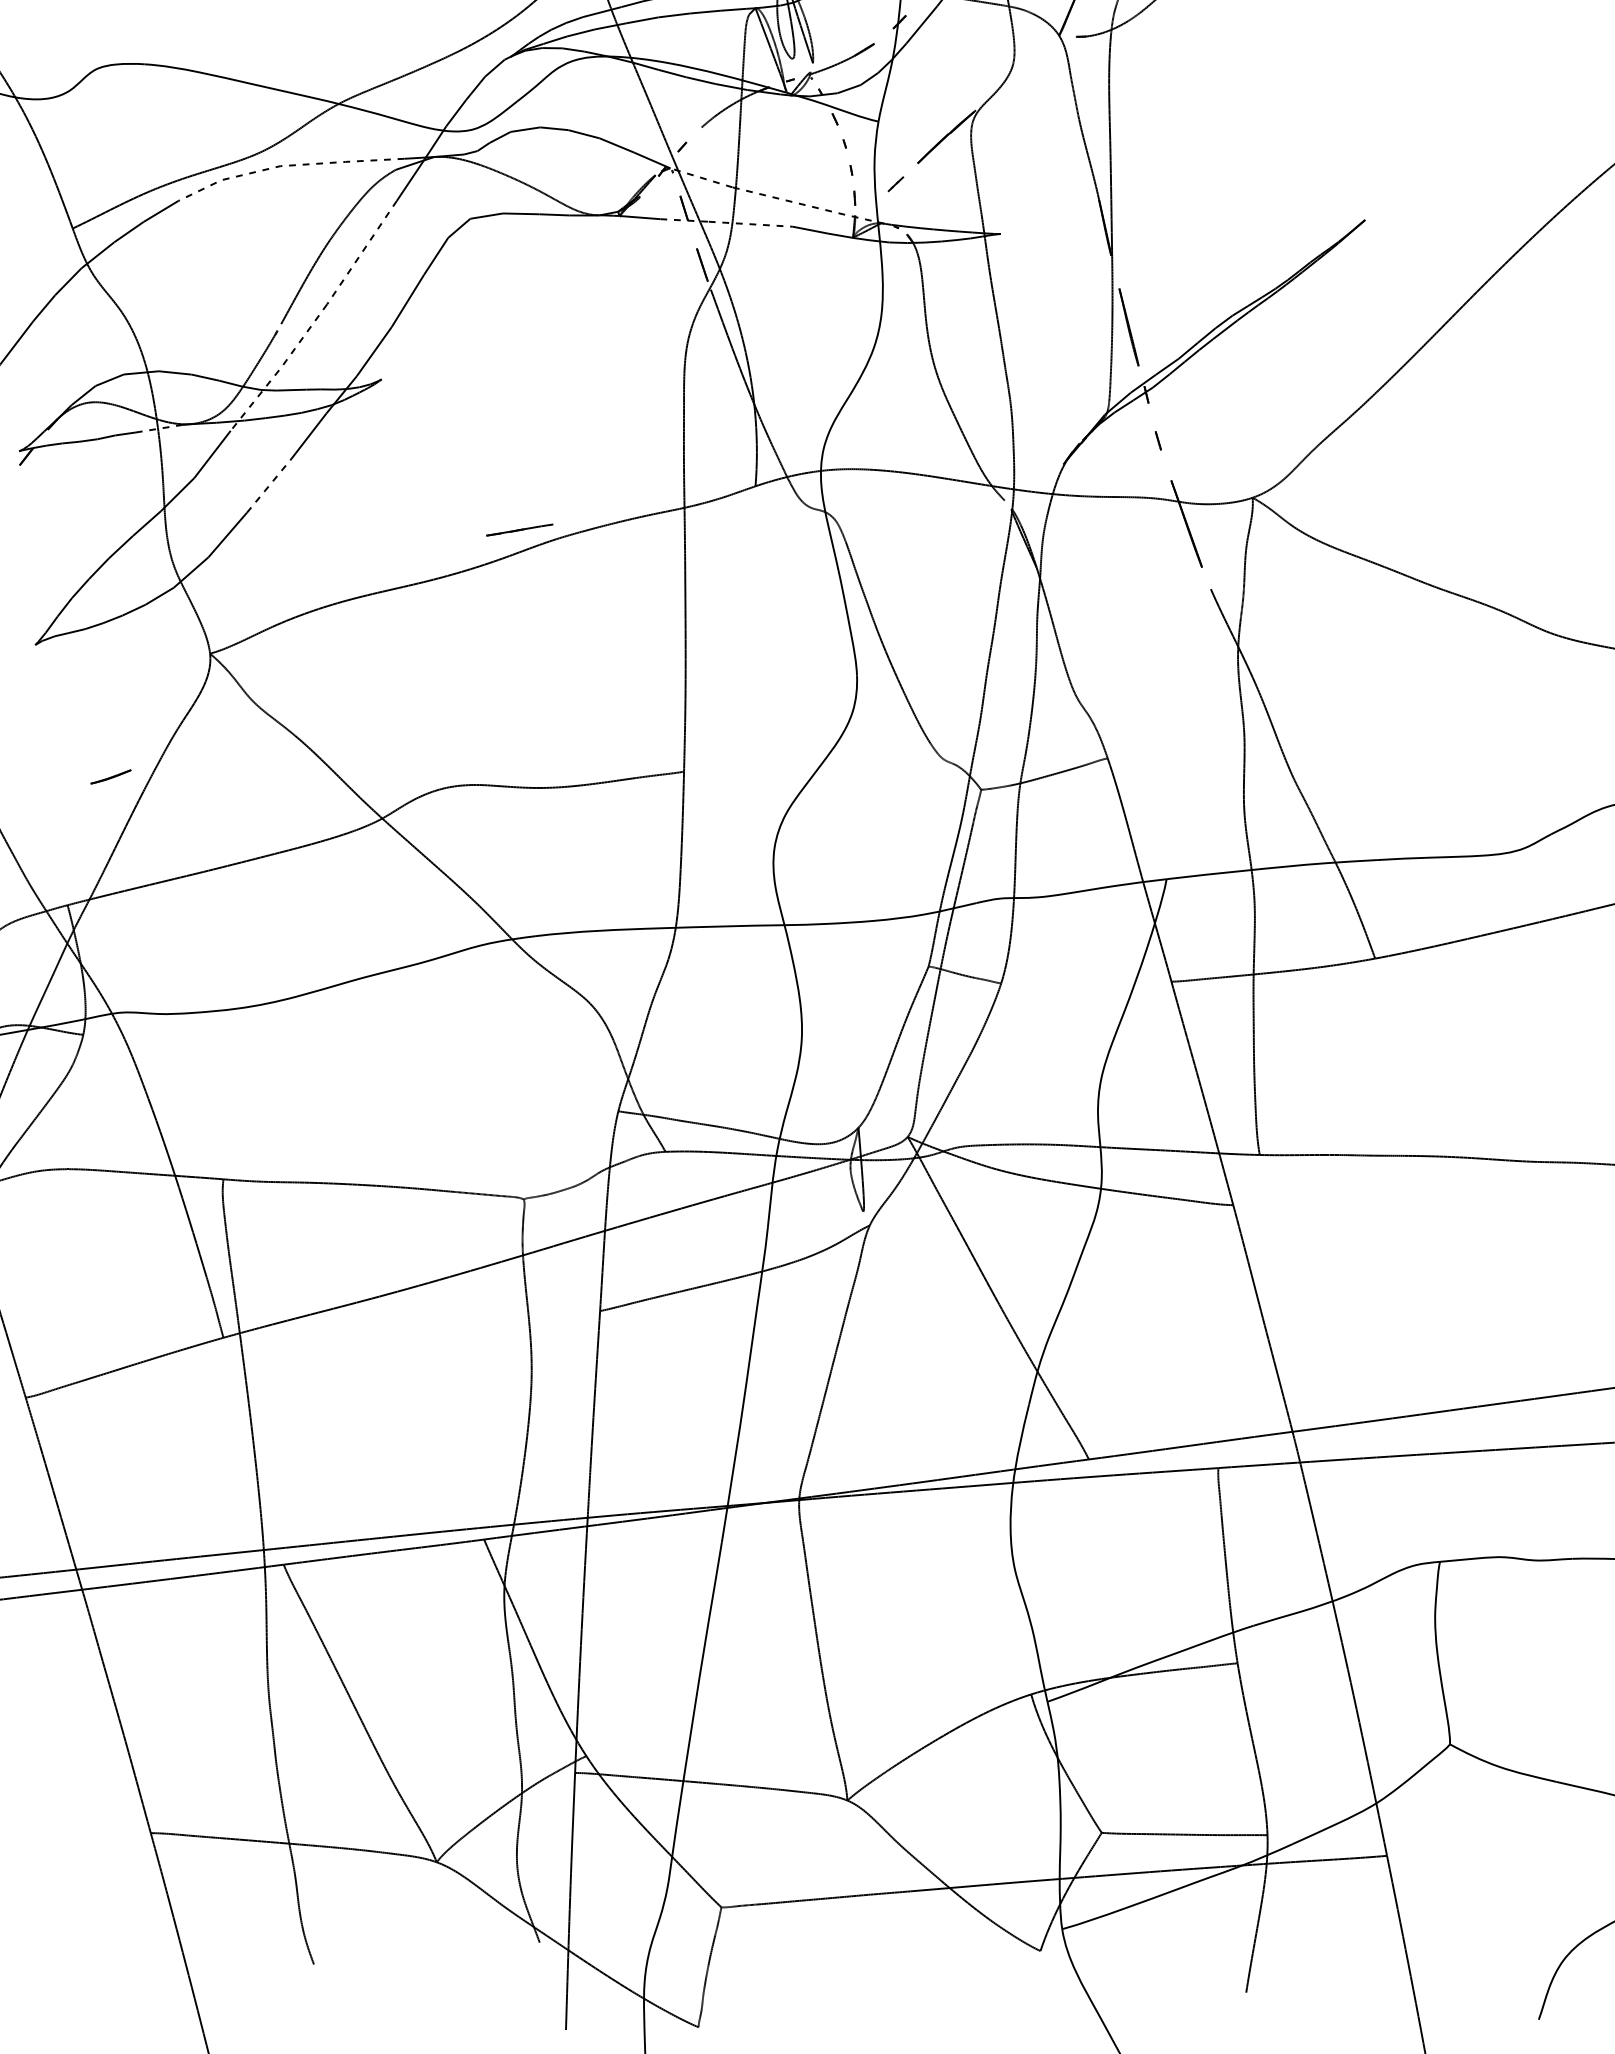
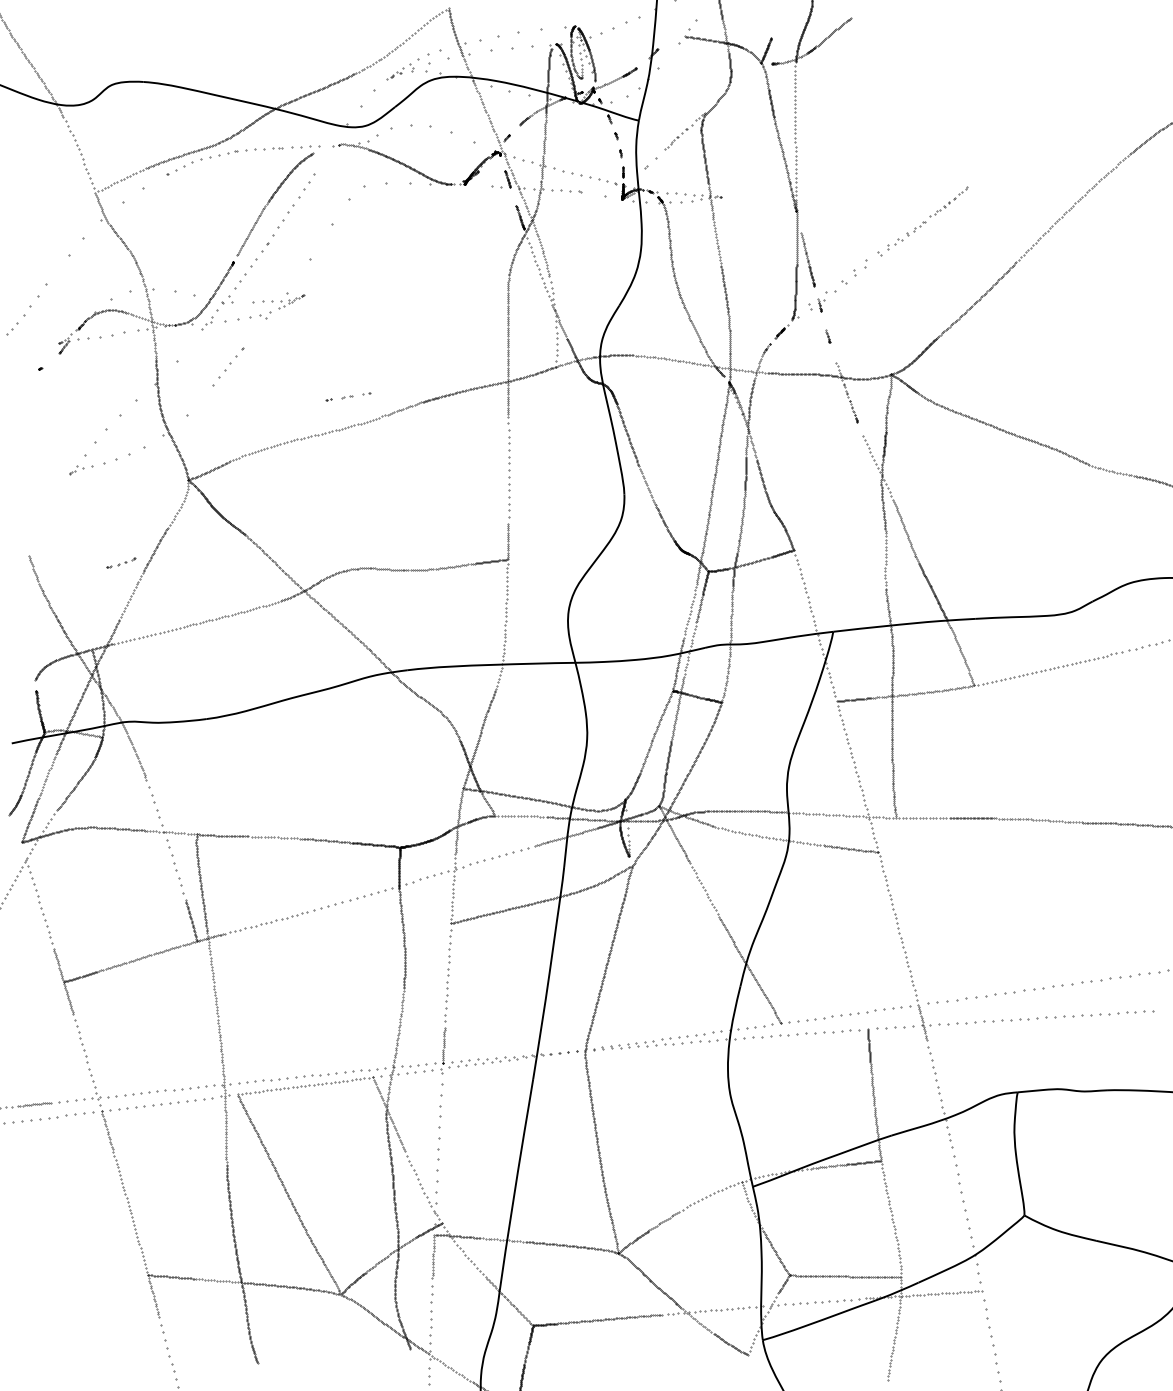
part: (519, 530) -> (348, 396), moved

